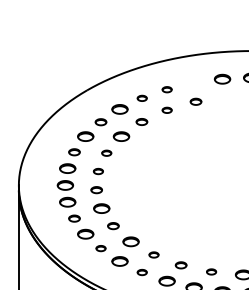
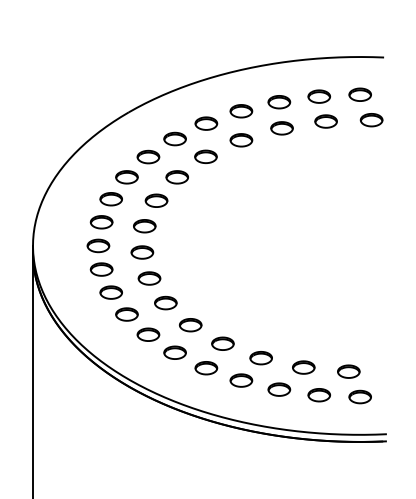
part: (194, 83) -> (279, 102), added
part: (167, 89) -> (241, 111), size x1.67
part: (226, 96) -> (325, 121), added
part: (142, 98) -> (206, 123), size x1.67
part: (195, 101) -> (281, 128), size x1.43
part: (167, 110) -> (241, 140), size x1.67
part: (101, 121) -> (148, 156), size x1.43
part: (141, 121) -> (205, 156), size x1.43
part: (74, 152) -> (110, 199), size x1.43
part: (106, 153) -> (156, 200), size x1.67
part: (98, 171) -> (144, 226), size x1.67
part: (96, 190) -> (142, 252), size x1.43
part: (74, 218) -> (110, 292), size x1.43
part: (113, 225) -> (165, 302), size x1.43
part: (101, 248) -> (148, 334), size x1.67
part: (153, 254) -> (222, 343), size x1.67
part: (180, 265) -> (260, 358), size x1.43
part: (211, 271) -> (303, 367), size x1.67
part: (142, 272) -> (206, 368), size x1.67

